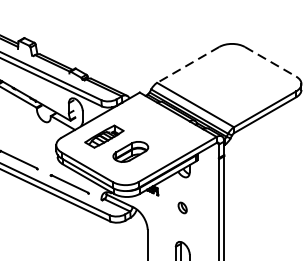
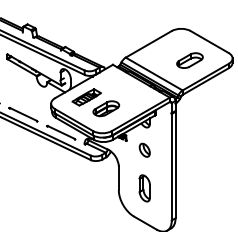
line: (270, 62) -> (209, 42), dashed -> solid
line: (187, 65) -> (148, 44), dashed -> solid
part: (243, 86) -> (189, 60), added
part: (182, 207) -> (144, 149), size x1.67

